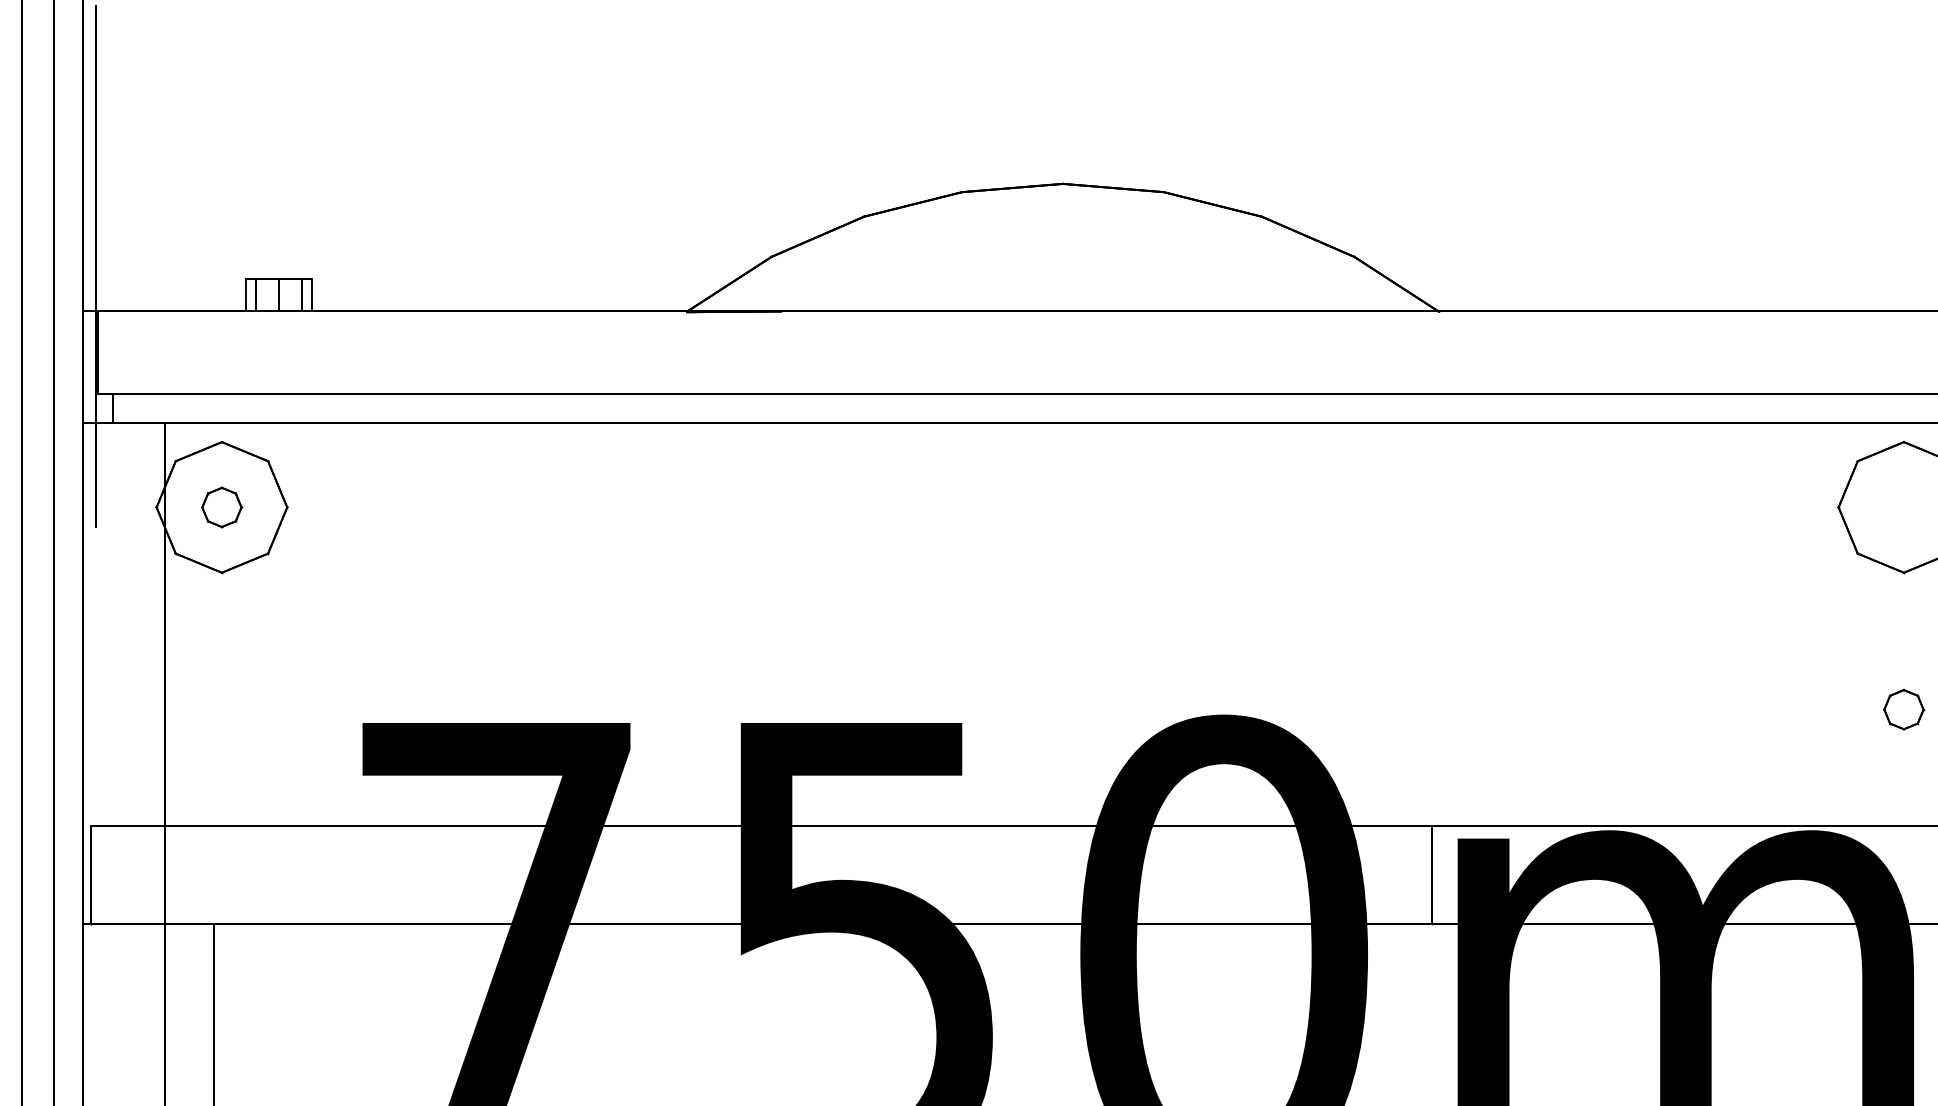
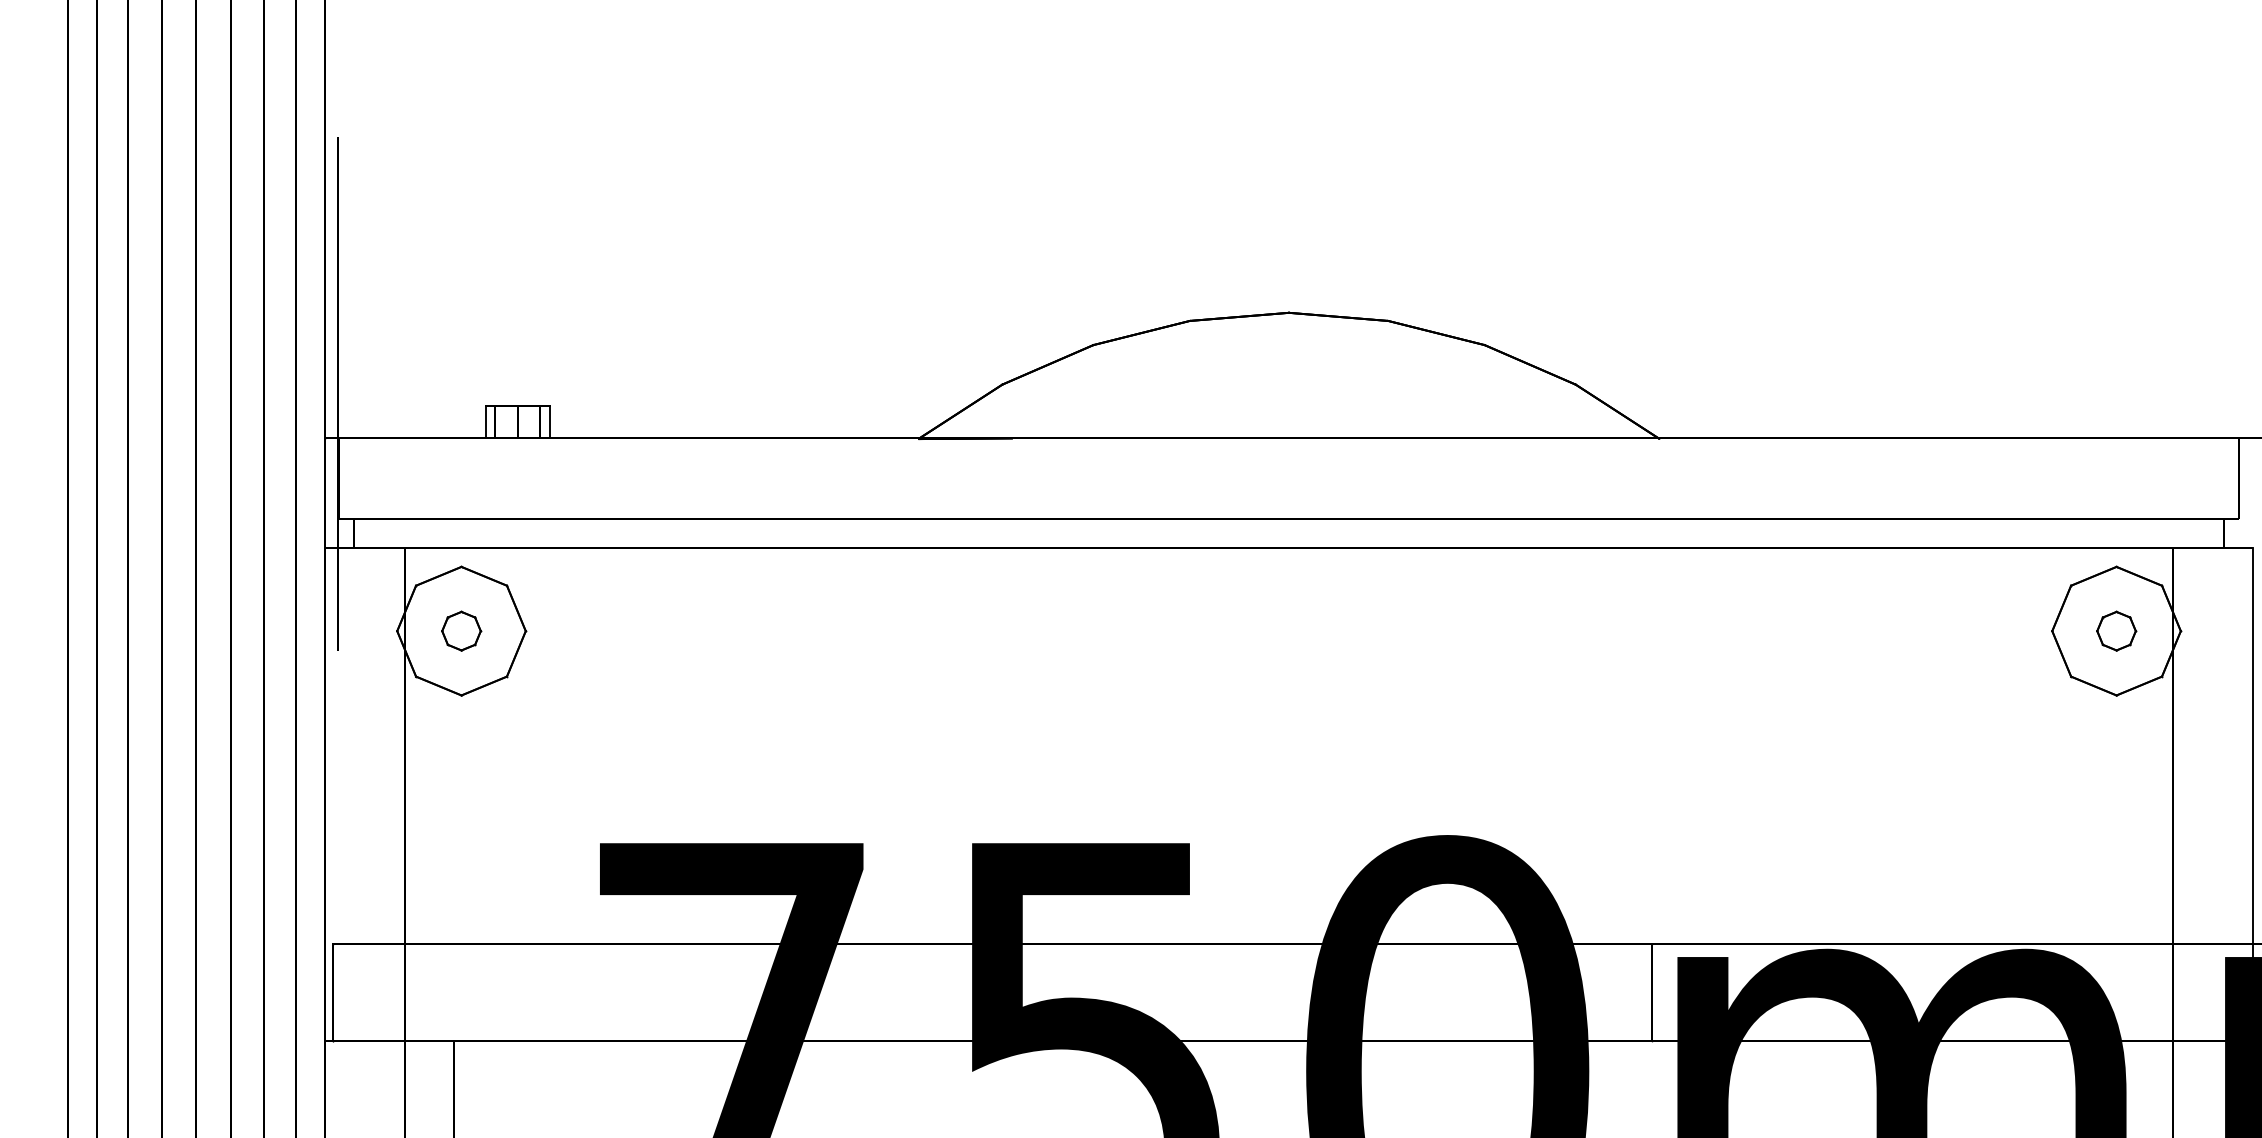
part: (1903, 708) -> (2116, 630), moved

